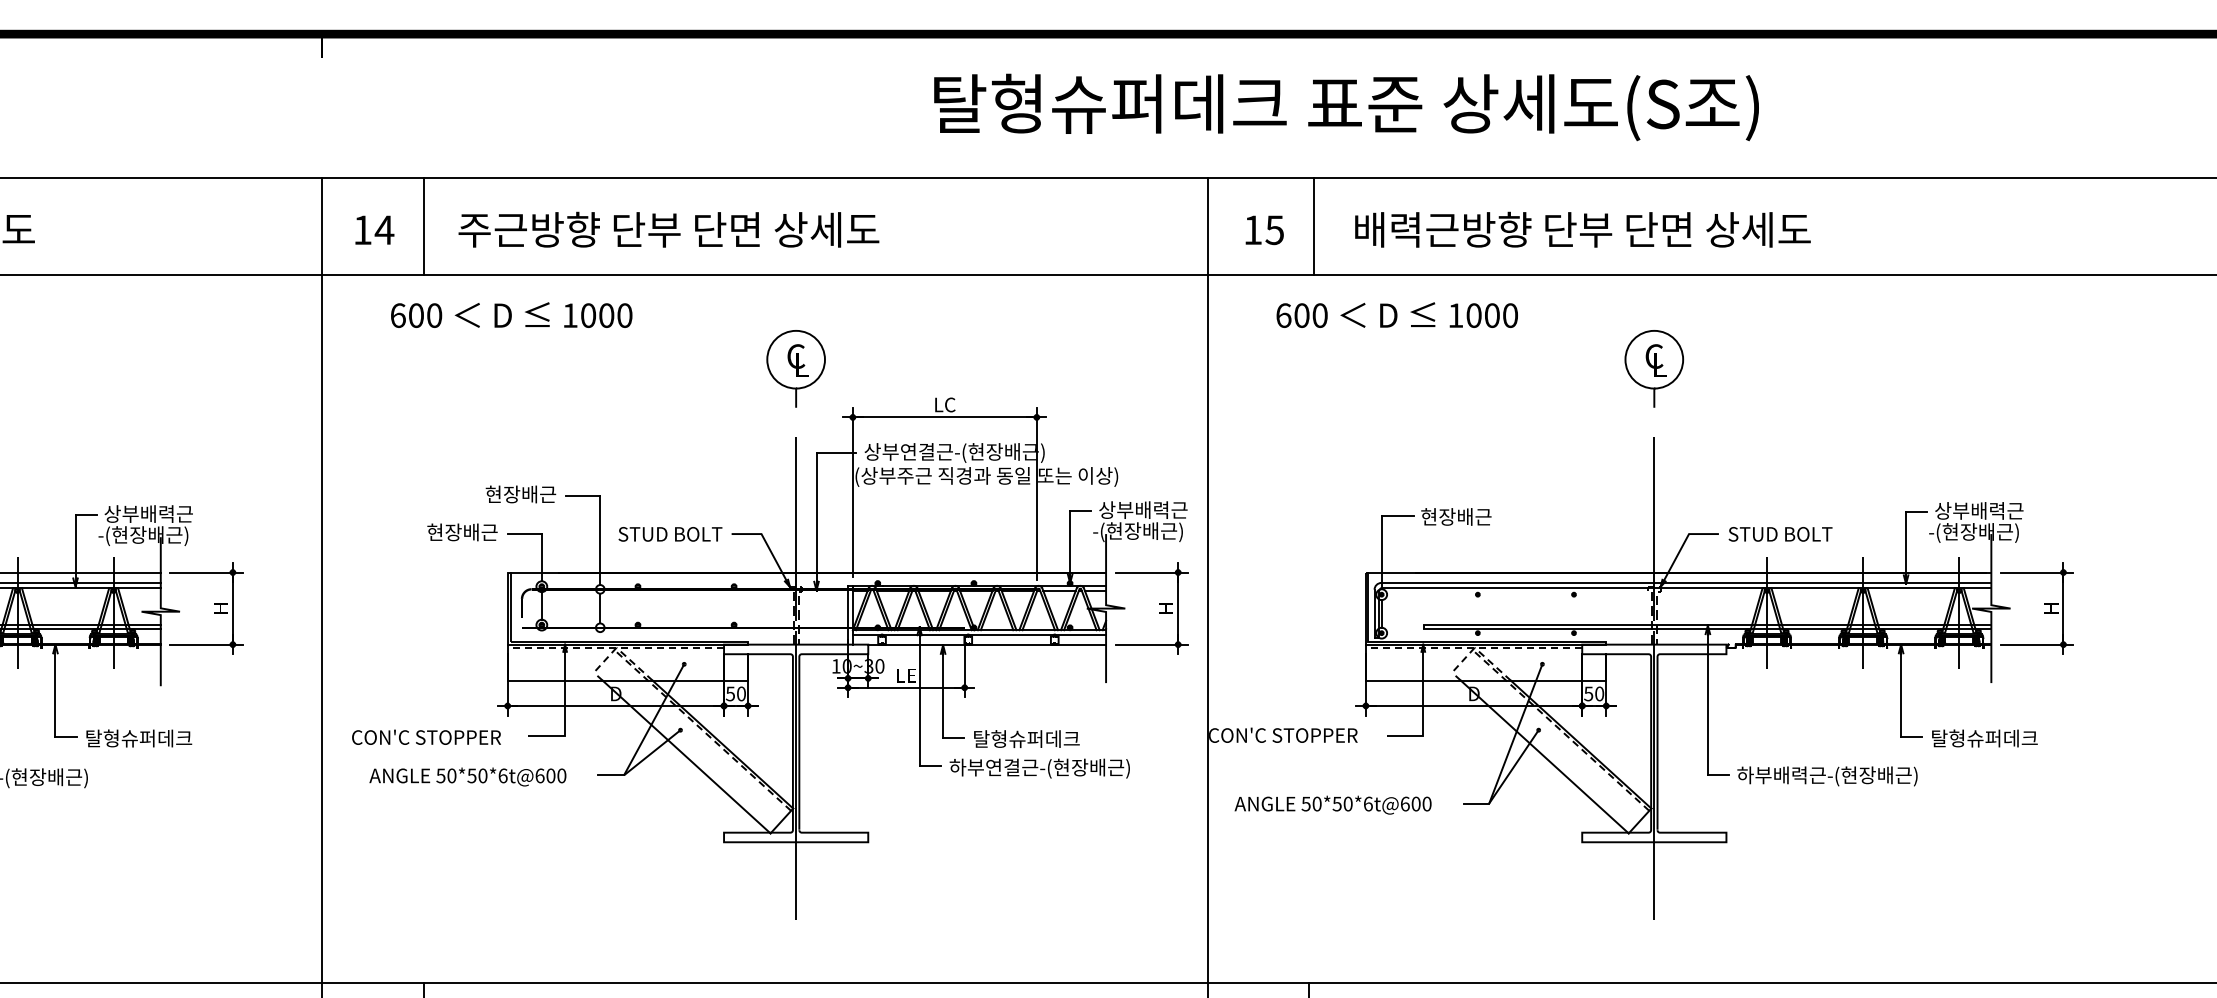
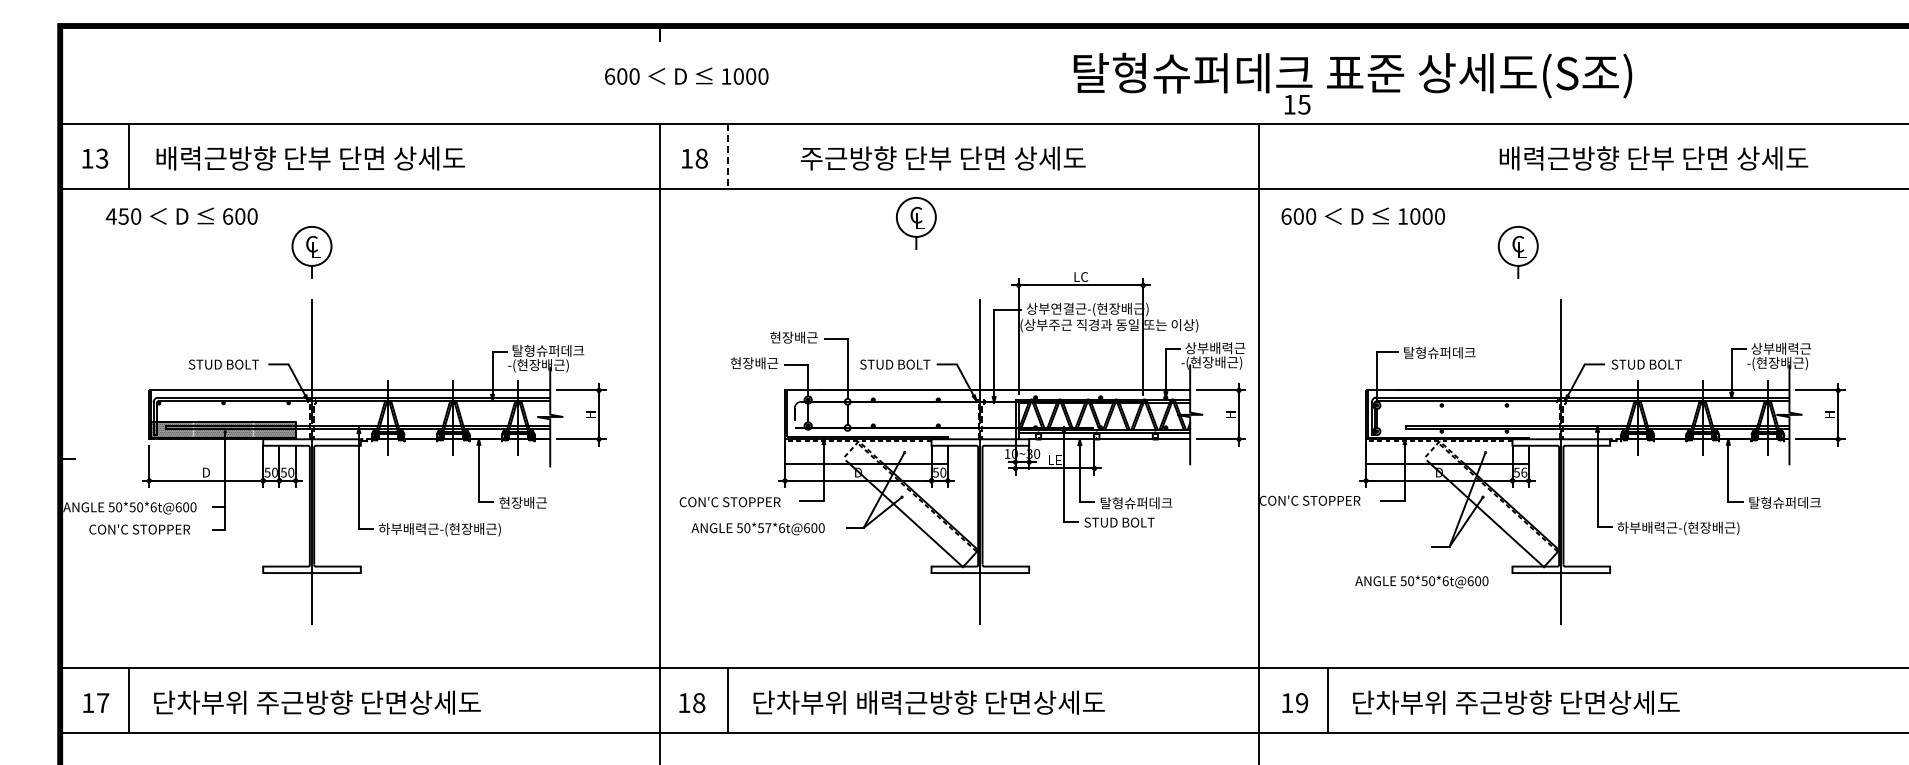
line: (1313, 225) -> (1330, 155), removed
line: (424, 226) -> (728, 156), solid -> dashed
text: (384, 229) -> (701, 158), 14 -> 18
text: (667, 229) -> (942, 158), moved
text: (1264, 229) -> (1297, 104), moved
text: (1582, 229) -> (1653, 158), moved
text: (511, 314) -> (686, 75), moved
text: (1396, 314) -> (1362, 215), moved
part: (796, 368) -> (916, 223), moved
part: (1653, 368) -> (1517, 252), moved
text: (158, 513) -> (548, 350), 상부배력근 -> 탈형슈퍼데크
text: (1474, 516) -> (1439, 352), 현장배근 -> 탈형슈퍼데크
text: (1599, 693) -> (1524, 472), 50 -> 56
text: (139, 738) -> (535, 502), 탈형슈퍼데크 -> 현장배근
text: (1040, 767) -> (1145, 522), 하부연결근-(현장배근) -> STUD BOLT
text: (483, 776) -> (768, 528), 50*50*6t@600 -> 50*57*6t@600
text: (1332, 804) -> (1421, 581), moved

